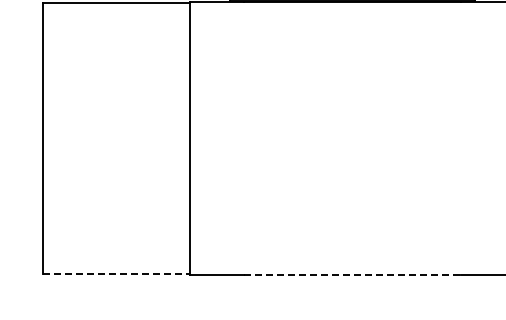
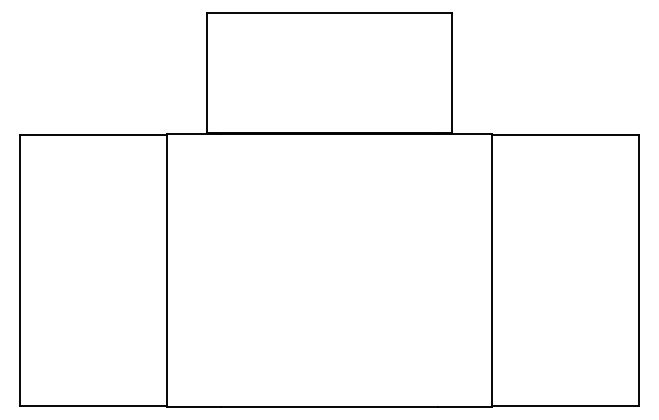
line: (116, 273) -> (93, 406), dashed -> solid
line: (353, 274) -> (330, 407), dashed -> solid

